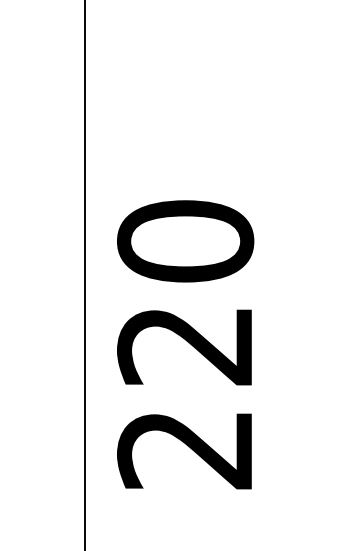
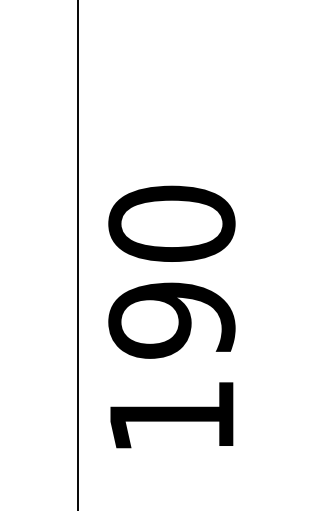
text: (185, 396) -> (171, 367), 220 -> 190

